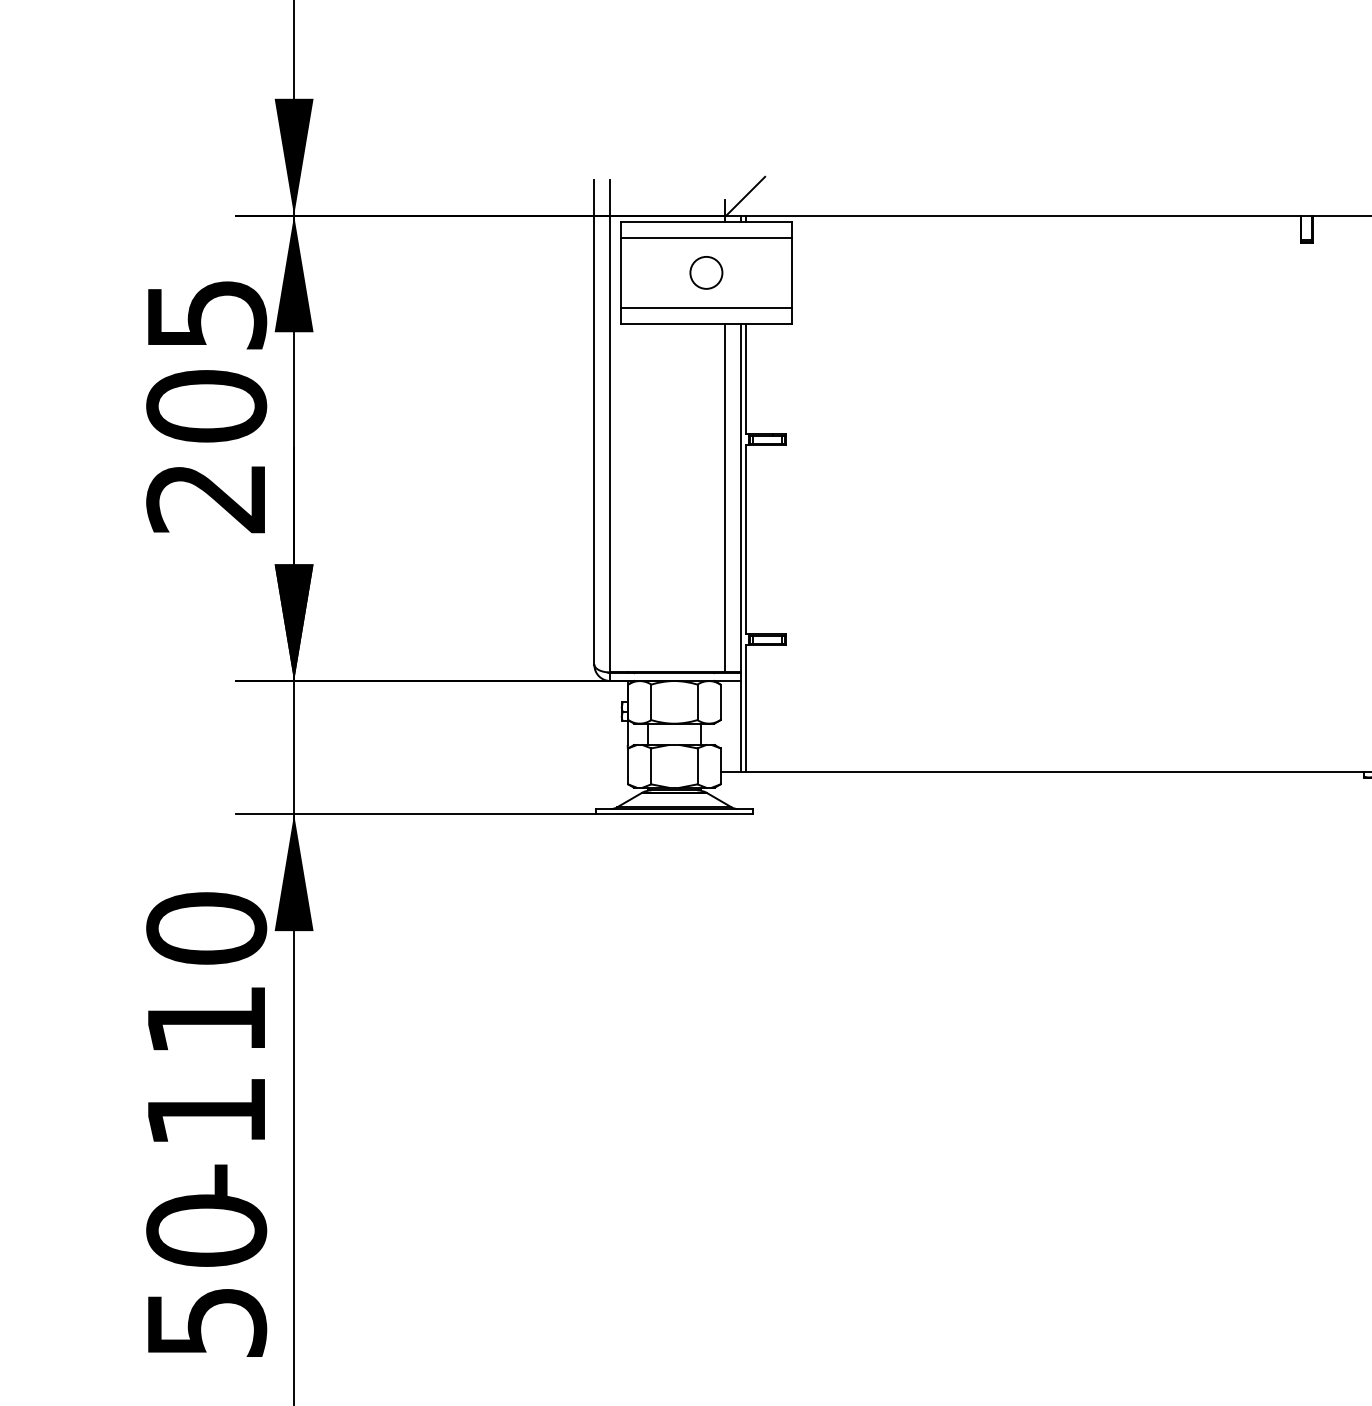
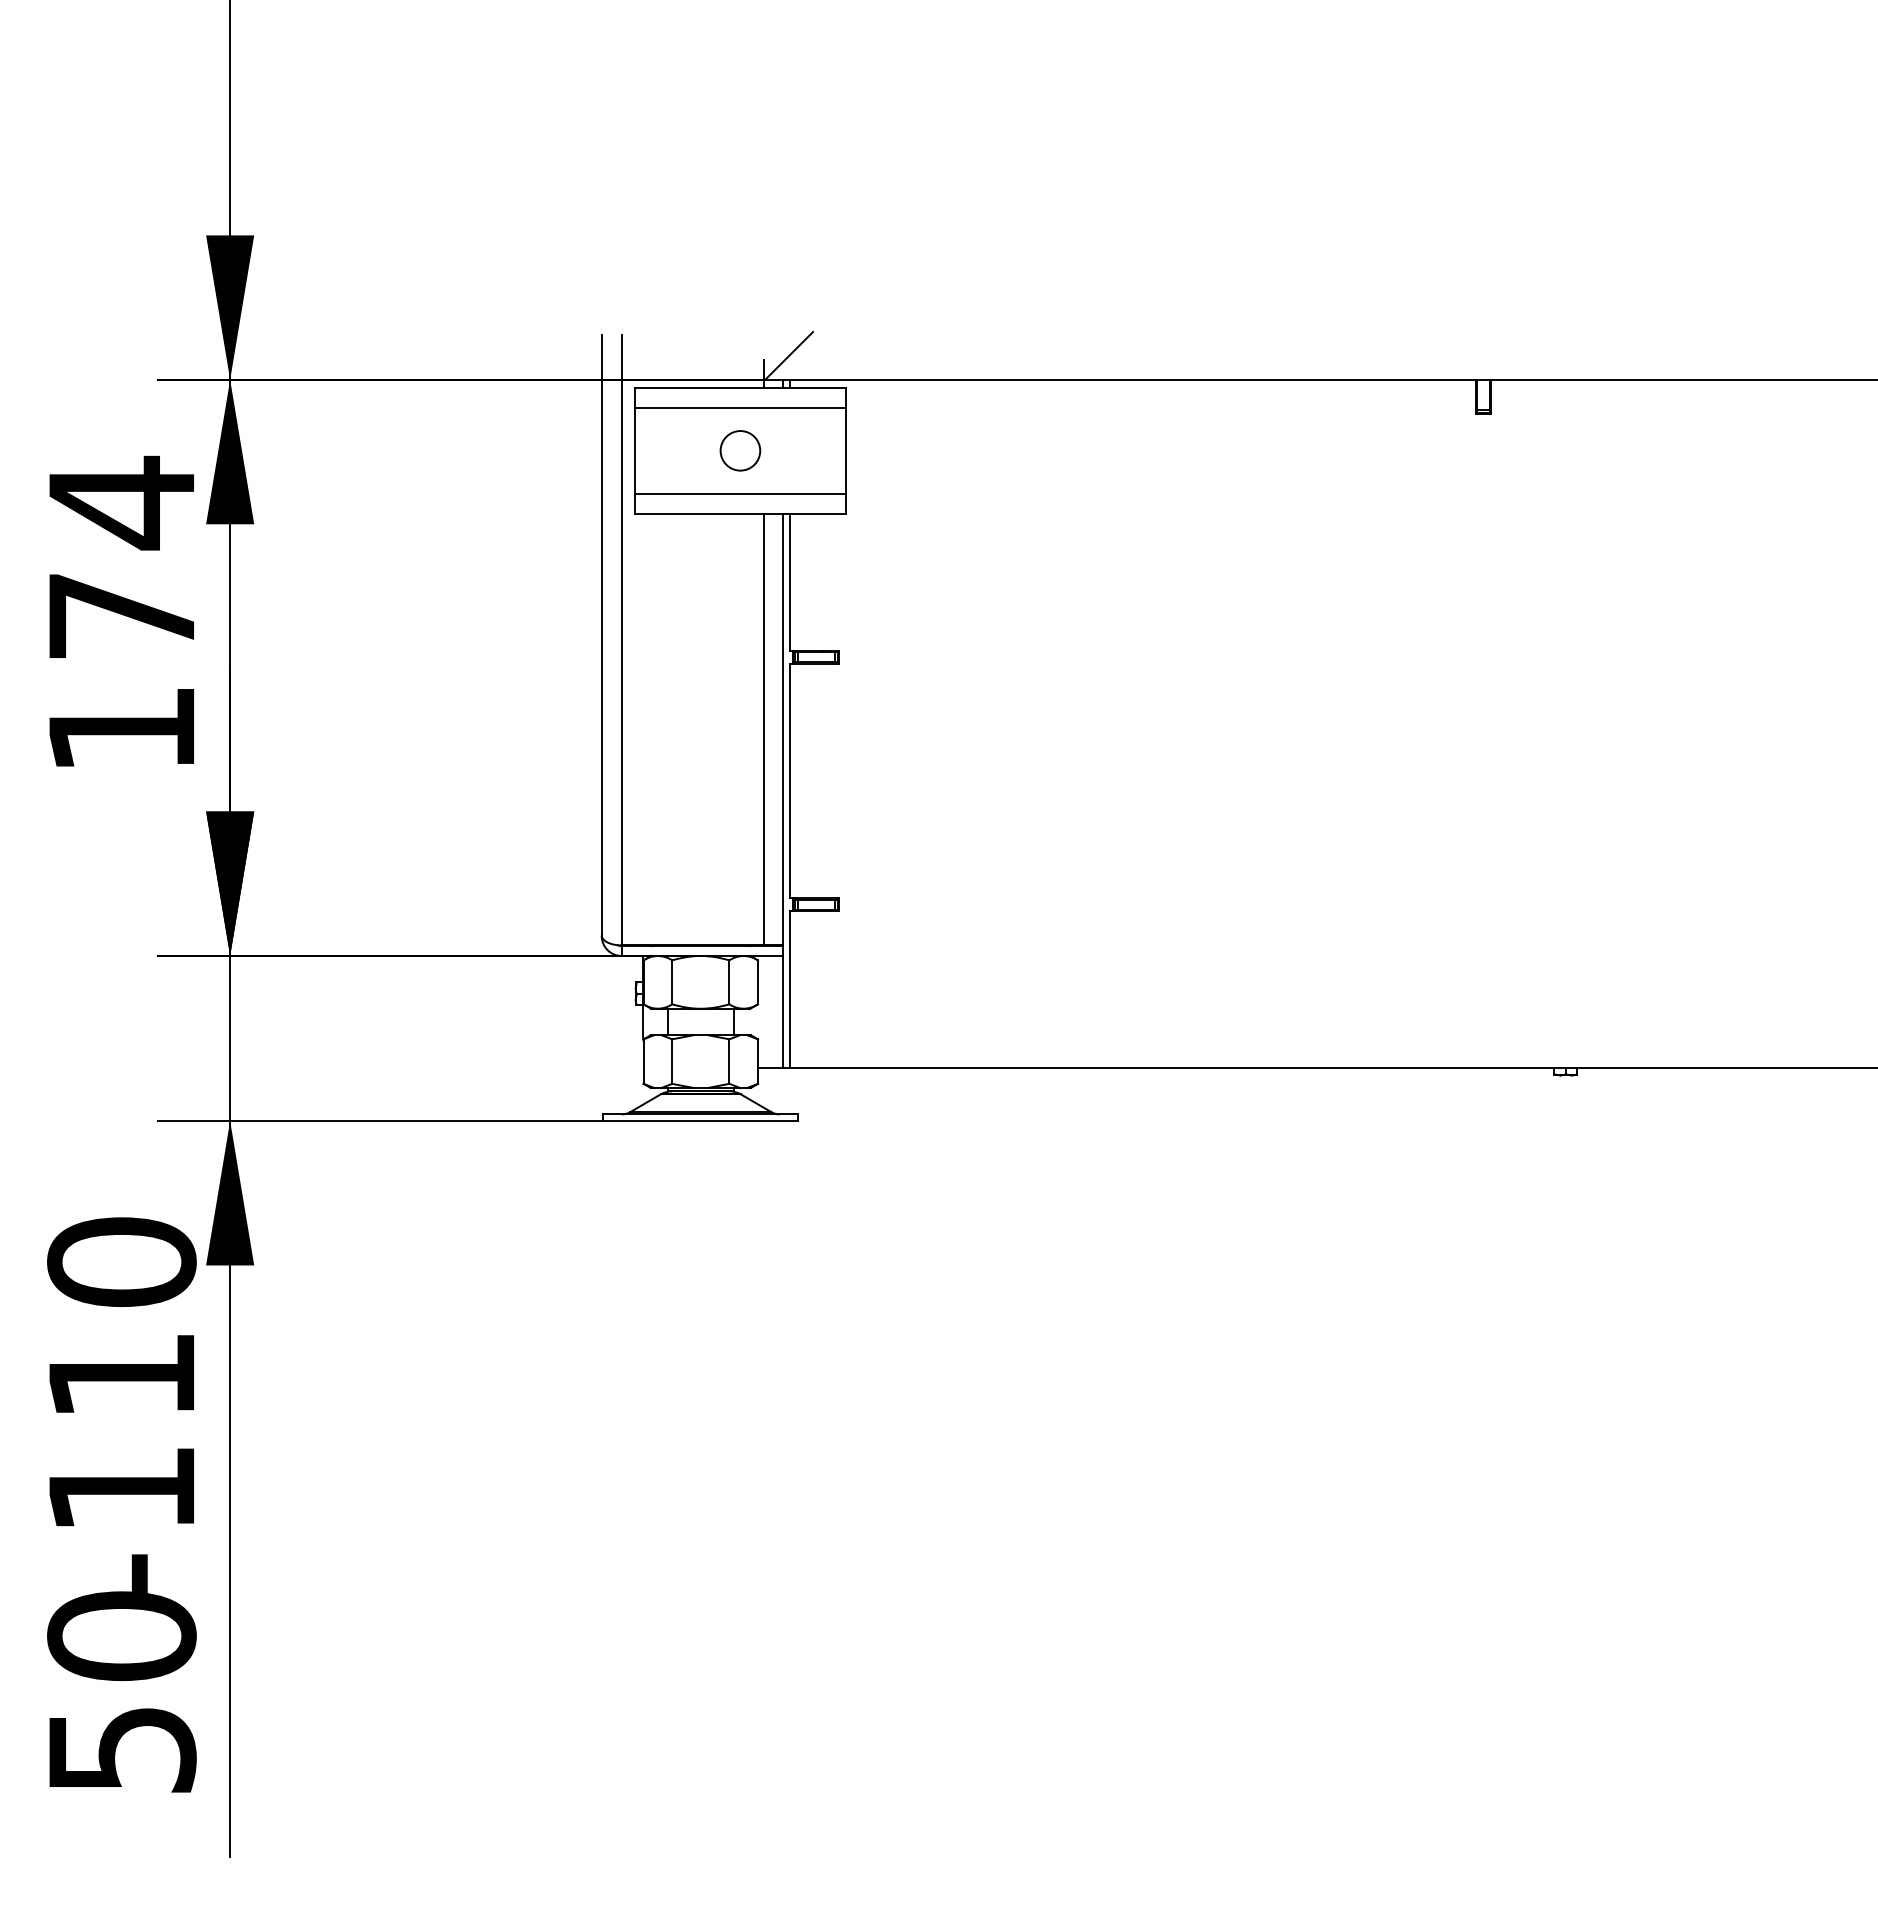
text: (206, 404) -> (121, 613), 205 -> 174

